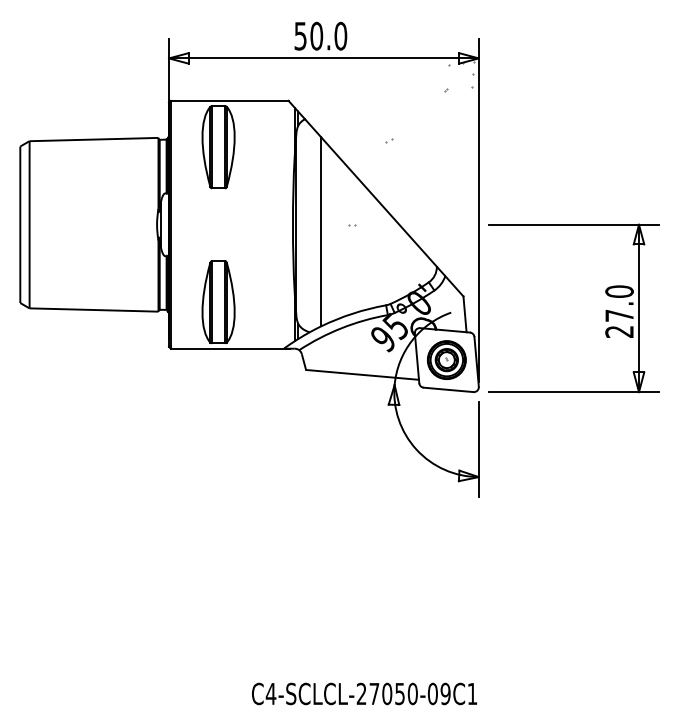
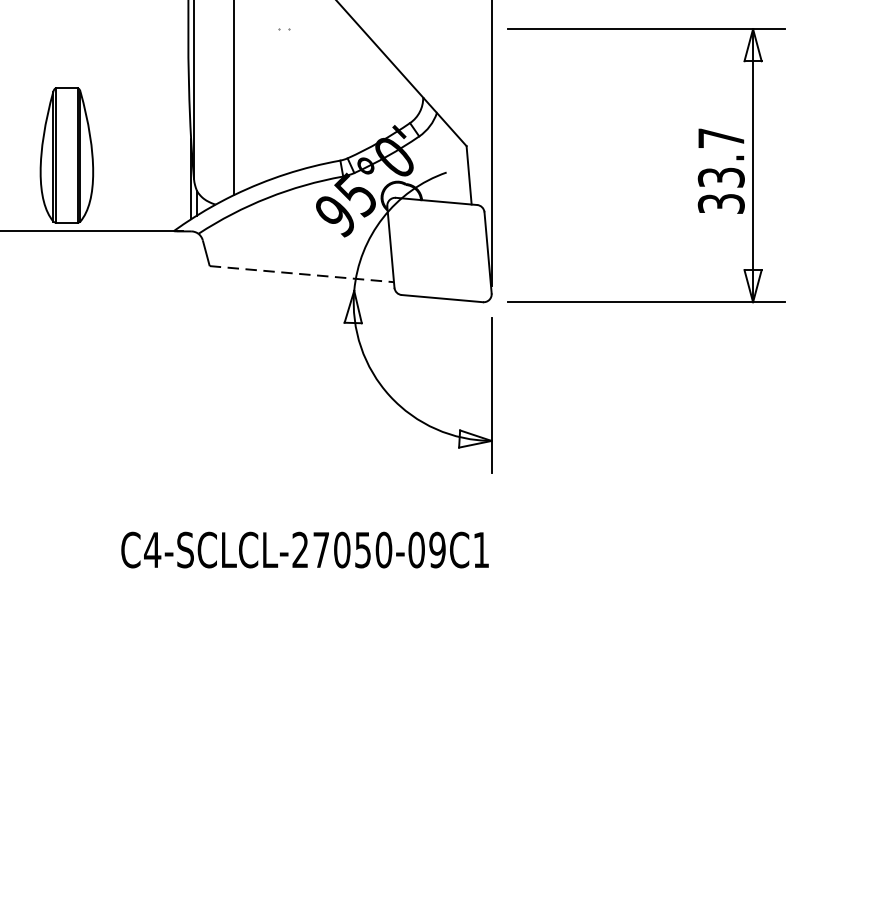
text: (619, 311) -> (721, 170), 27.0 -> 33.7
part: (446, 359) -> (438, 249), removed
line: (362, 374) -> (301, 273), solid -> dashed
text: (364, 693) -> (305, 549), moved

